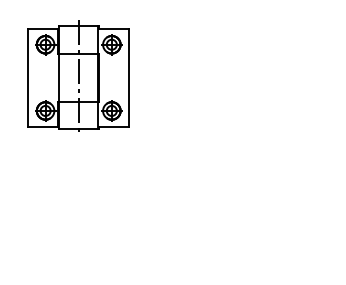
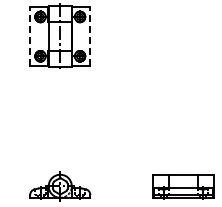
line: (28, 77) -> (30, 36), solid -> dashed
line: (129, 77) -> (90, 36), solid -> dashed

